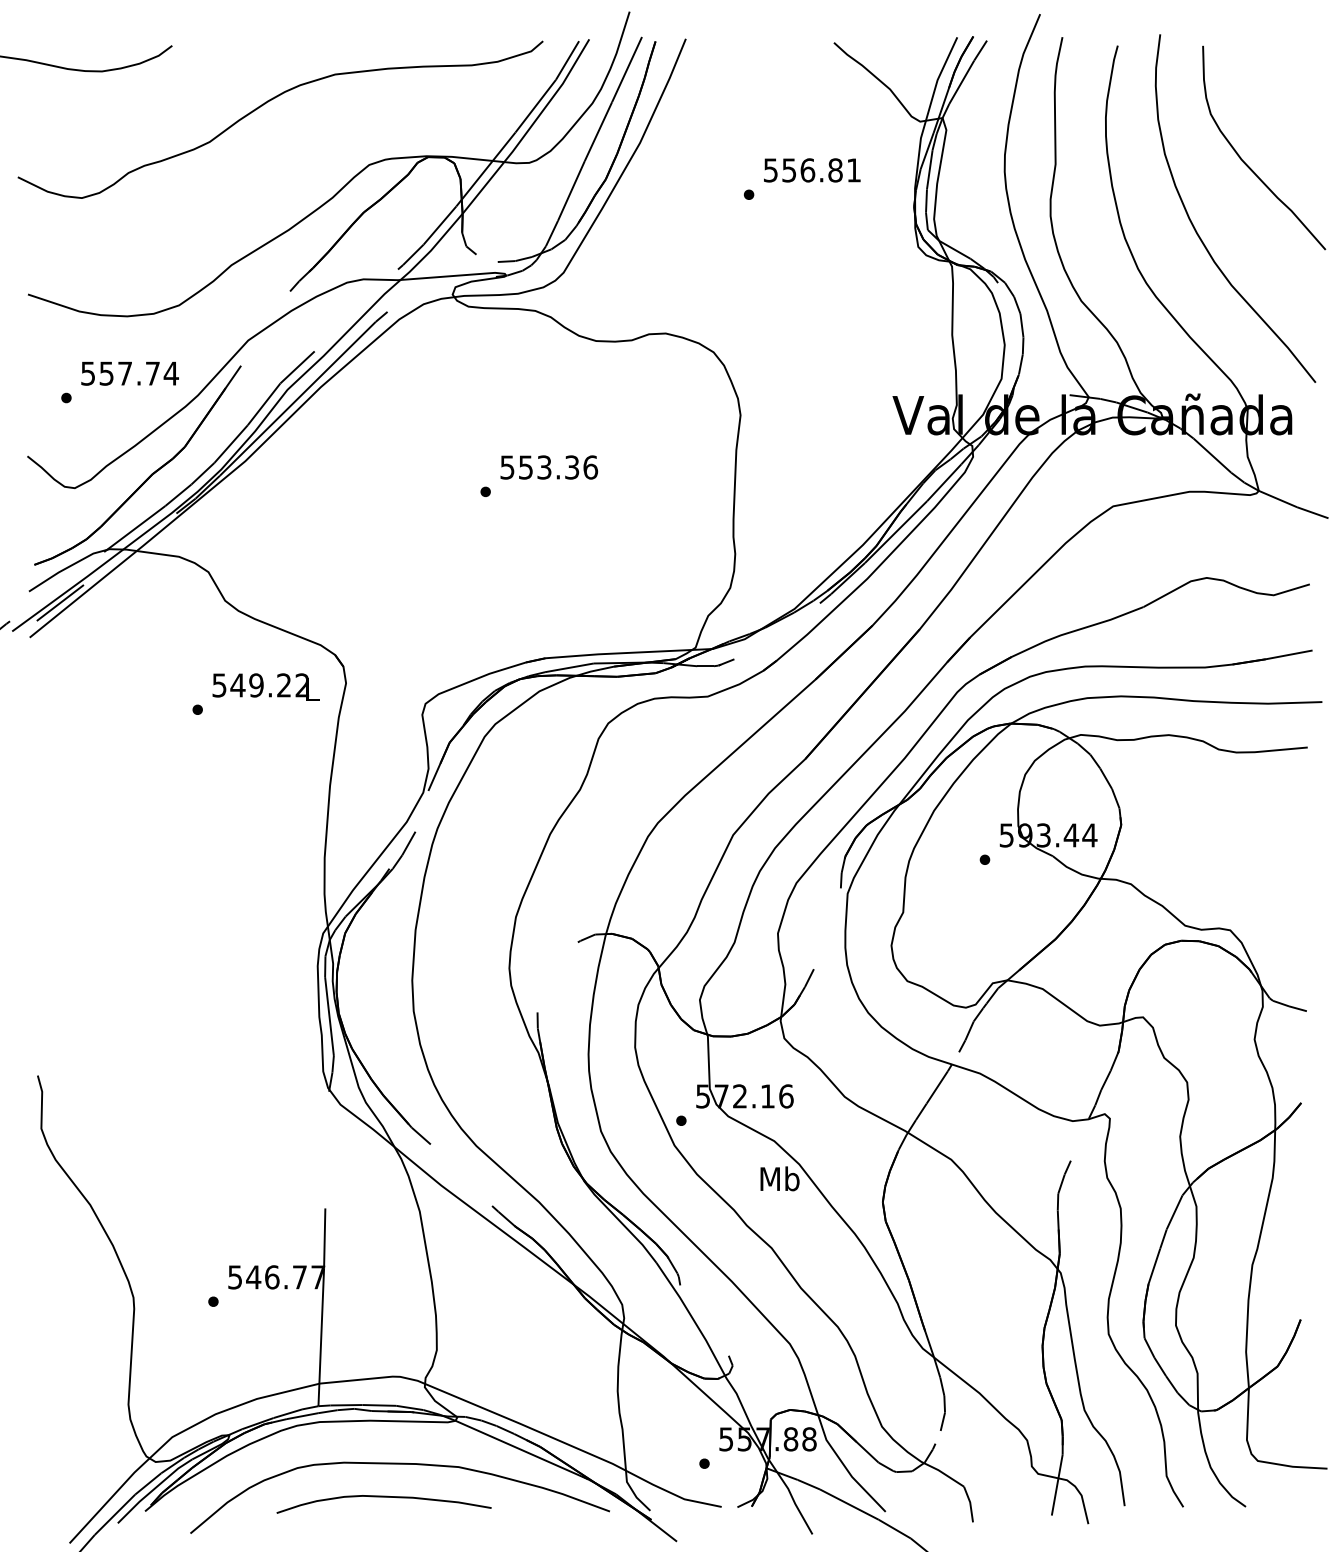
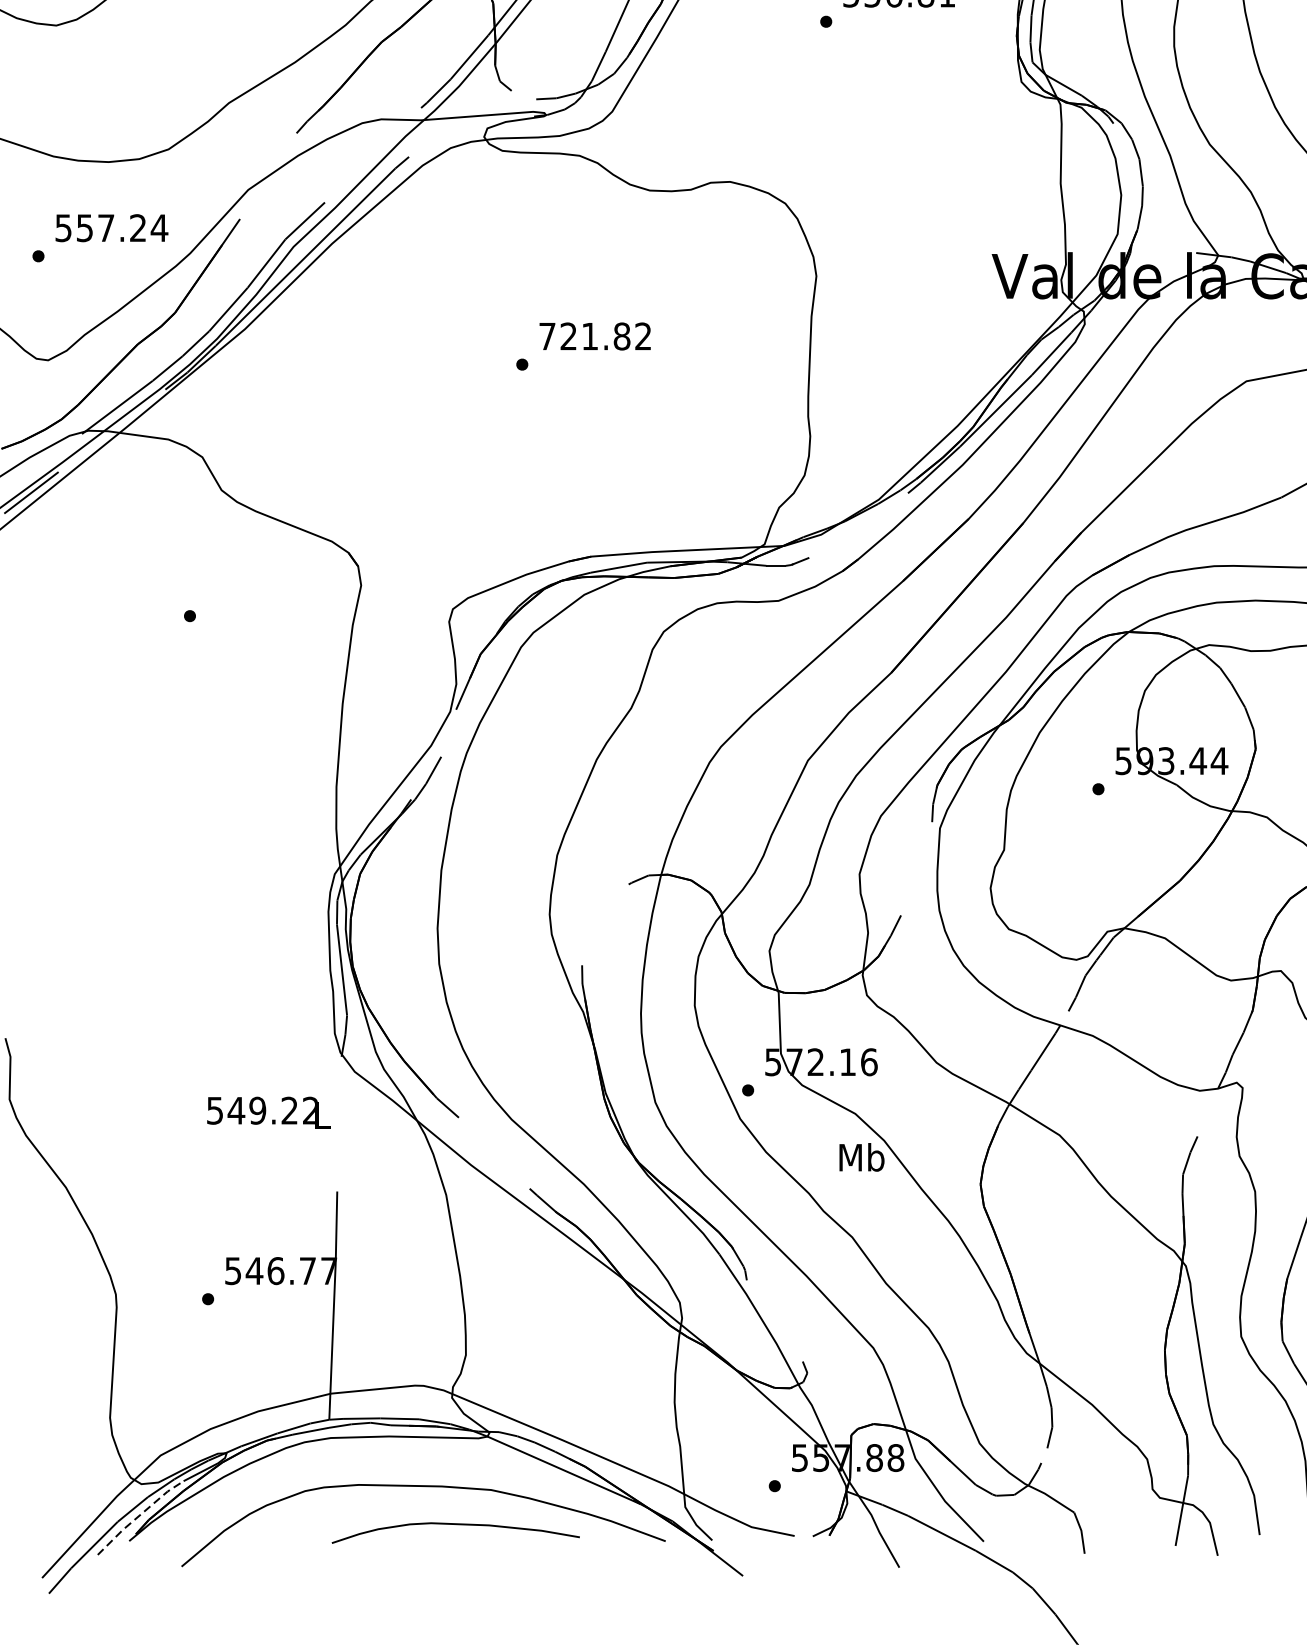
text: (152, 373) -> (137, 228), 557.74 -> 557.24
text: (549, 467) -> (595, 336), 553.36 -> 721.82
text: (265, 686) -> (268, 1111), moved
line: (153, 1489) -> (138, 1515), solid -> dashed
curve: (383, 1497) -> (455, 1525), moved

